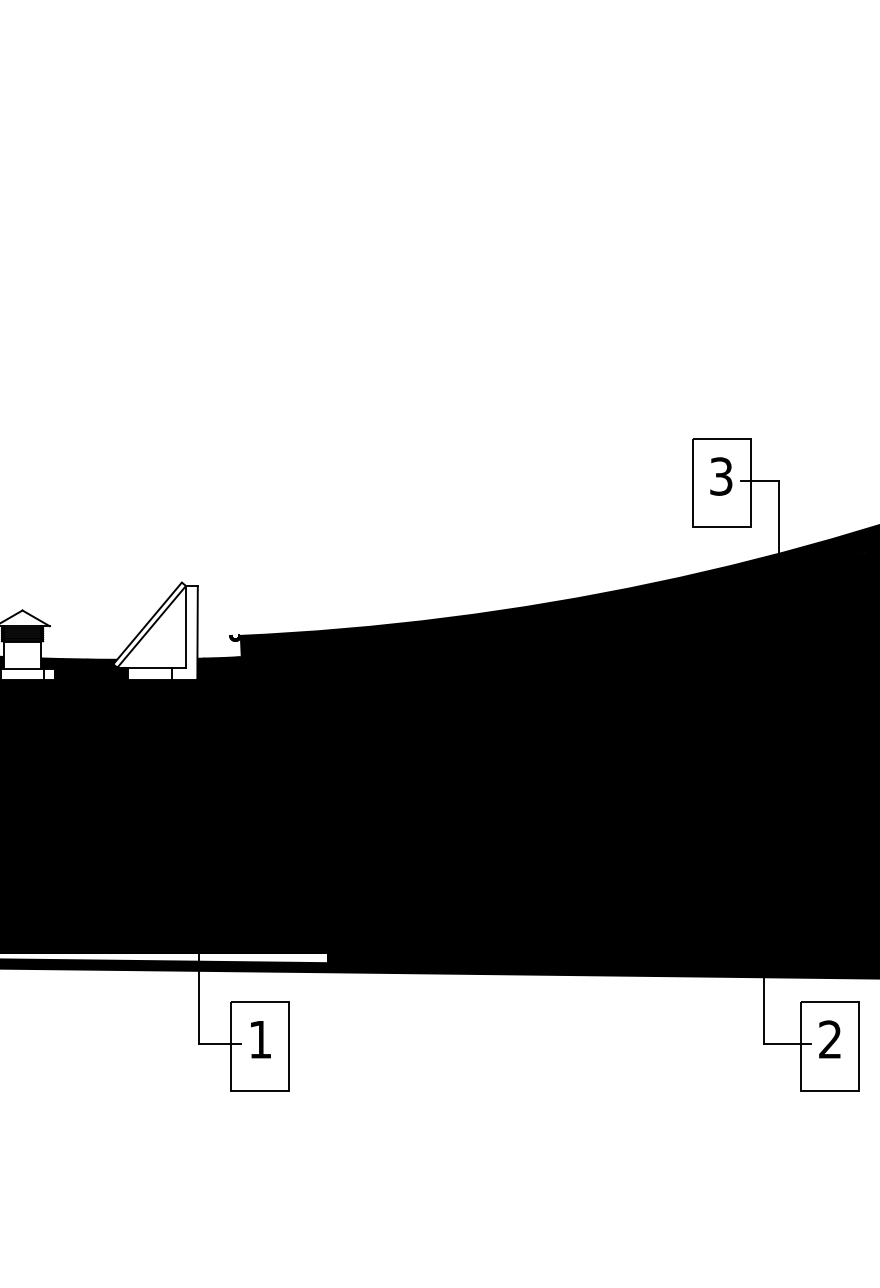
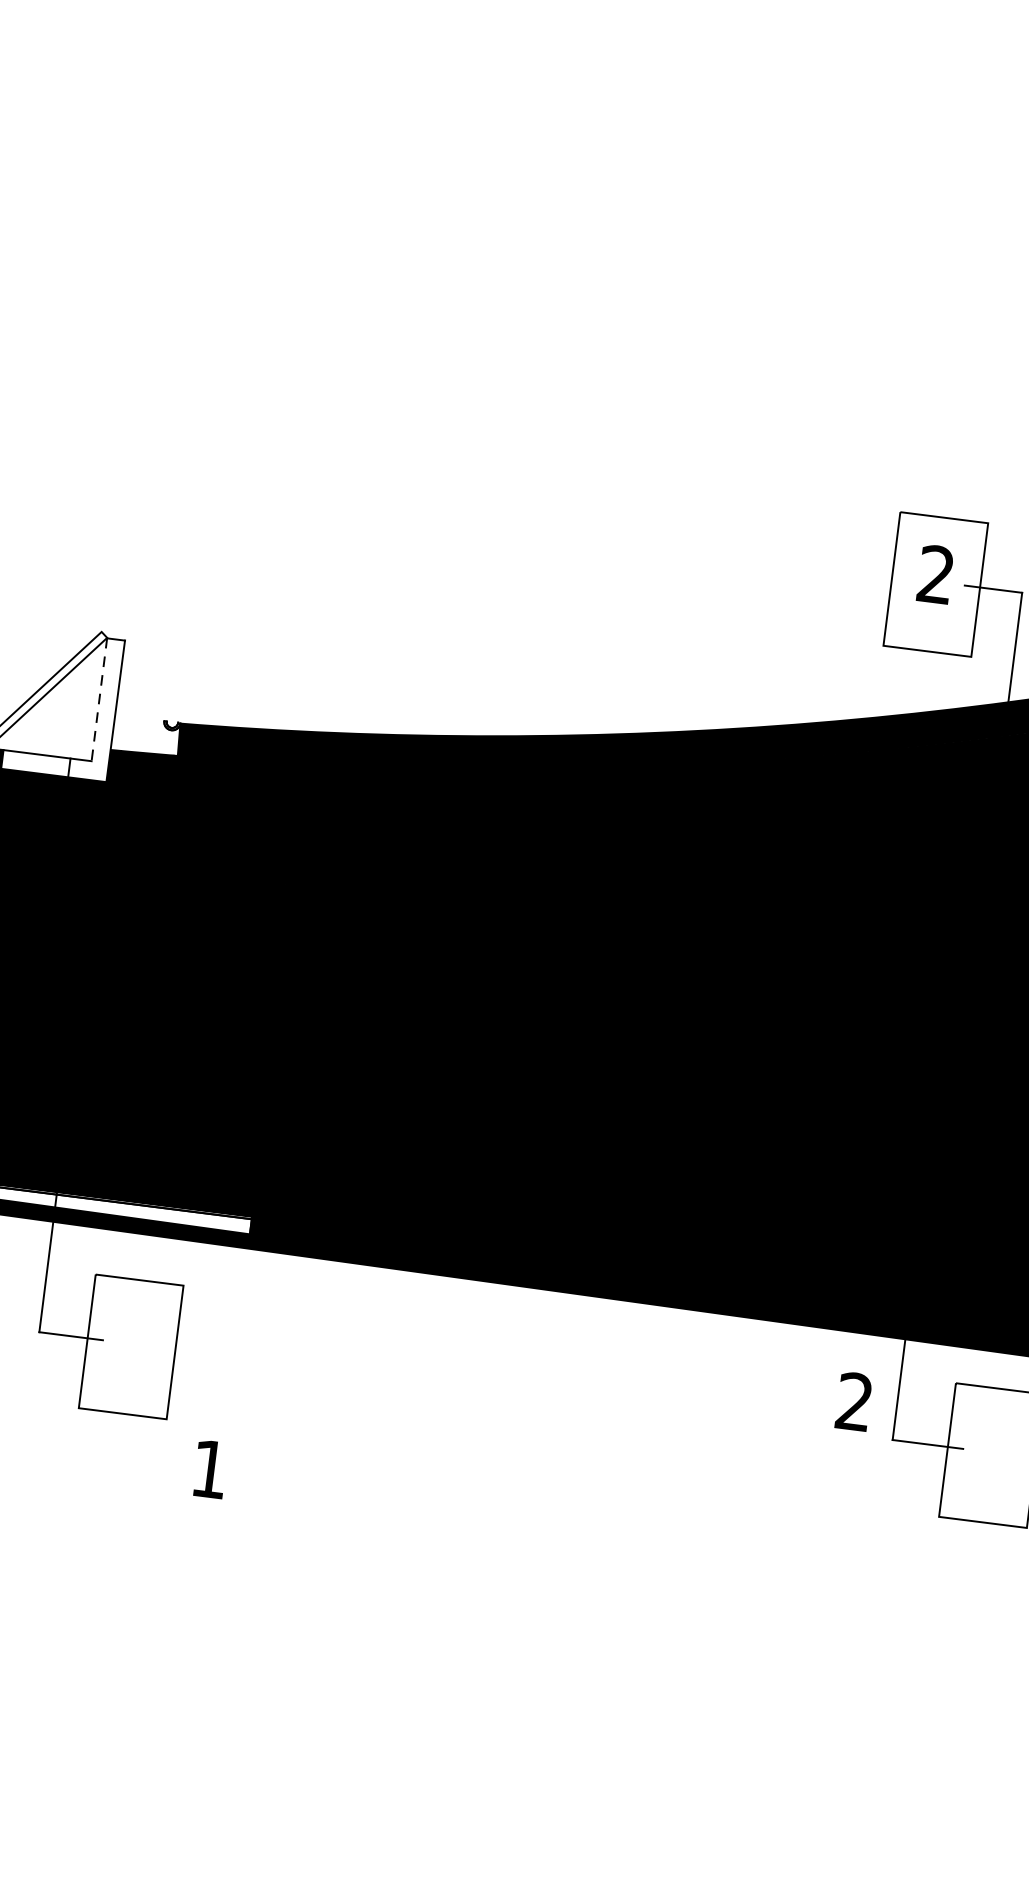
text: (721, 476) -> (936, 574), 3 -> 2
line: (185, 626) -> (98, 698), solid -> dashed
text: (260, 1039) -> (210, 1469), moved
text: (829, 1039) -> (853, 1401), moved

